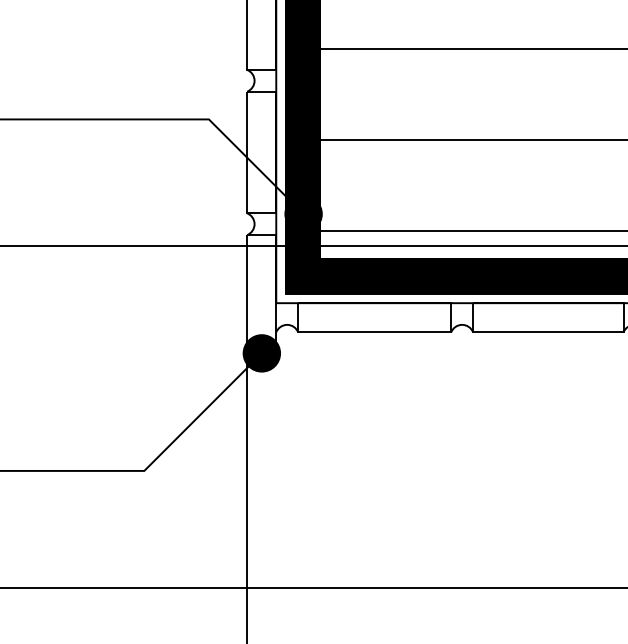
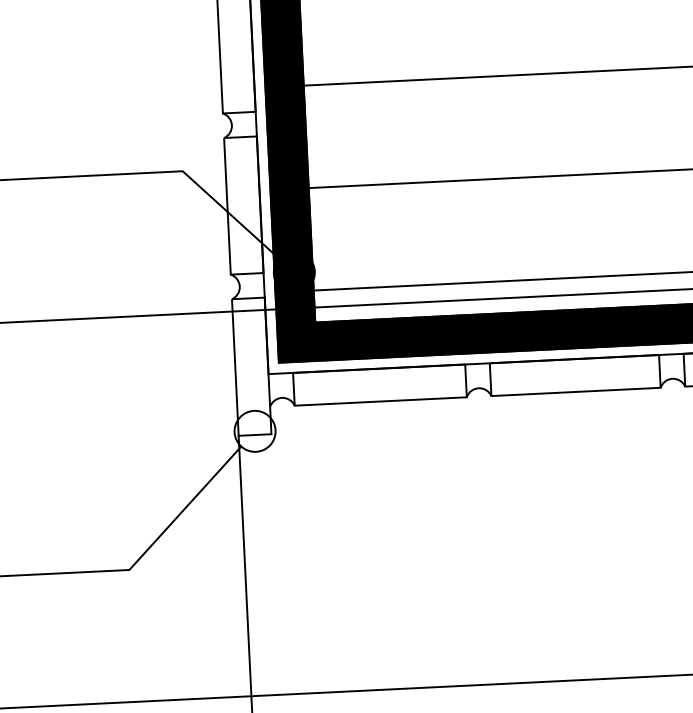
fill: (261, 353) -> (254, 431), removed

